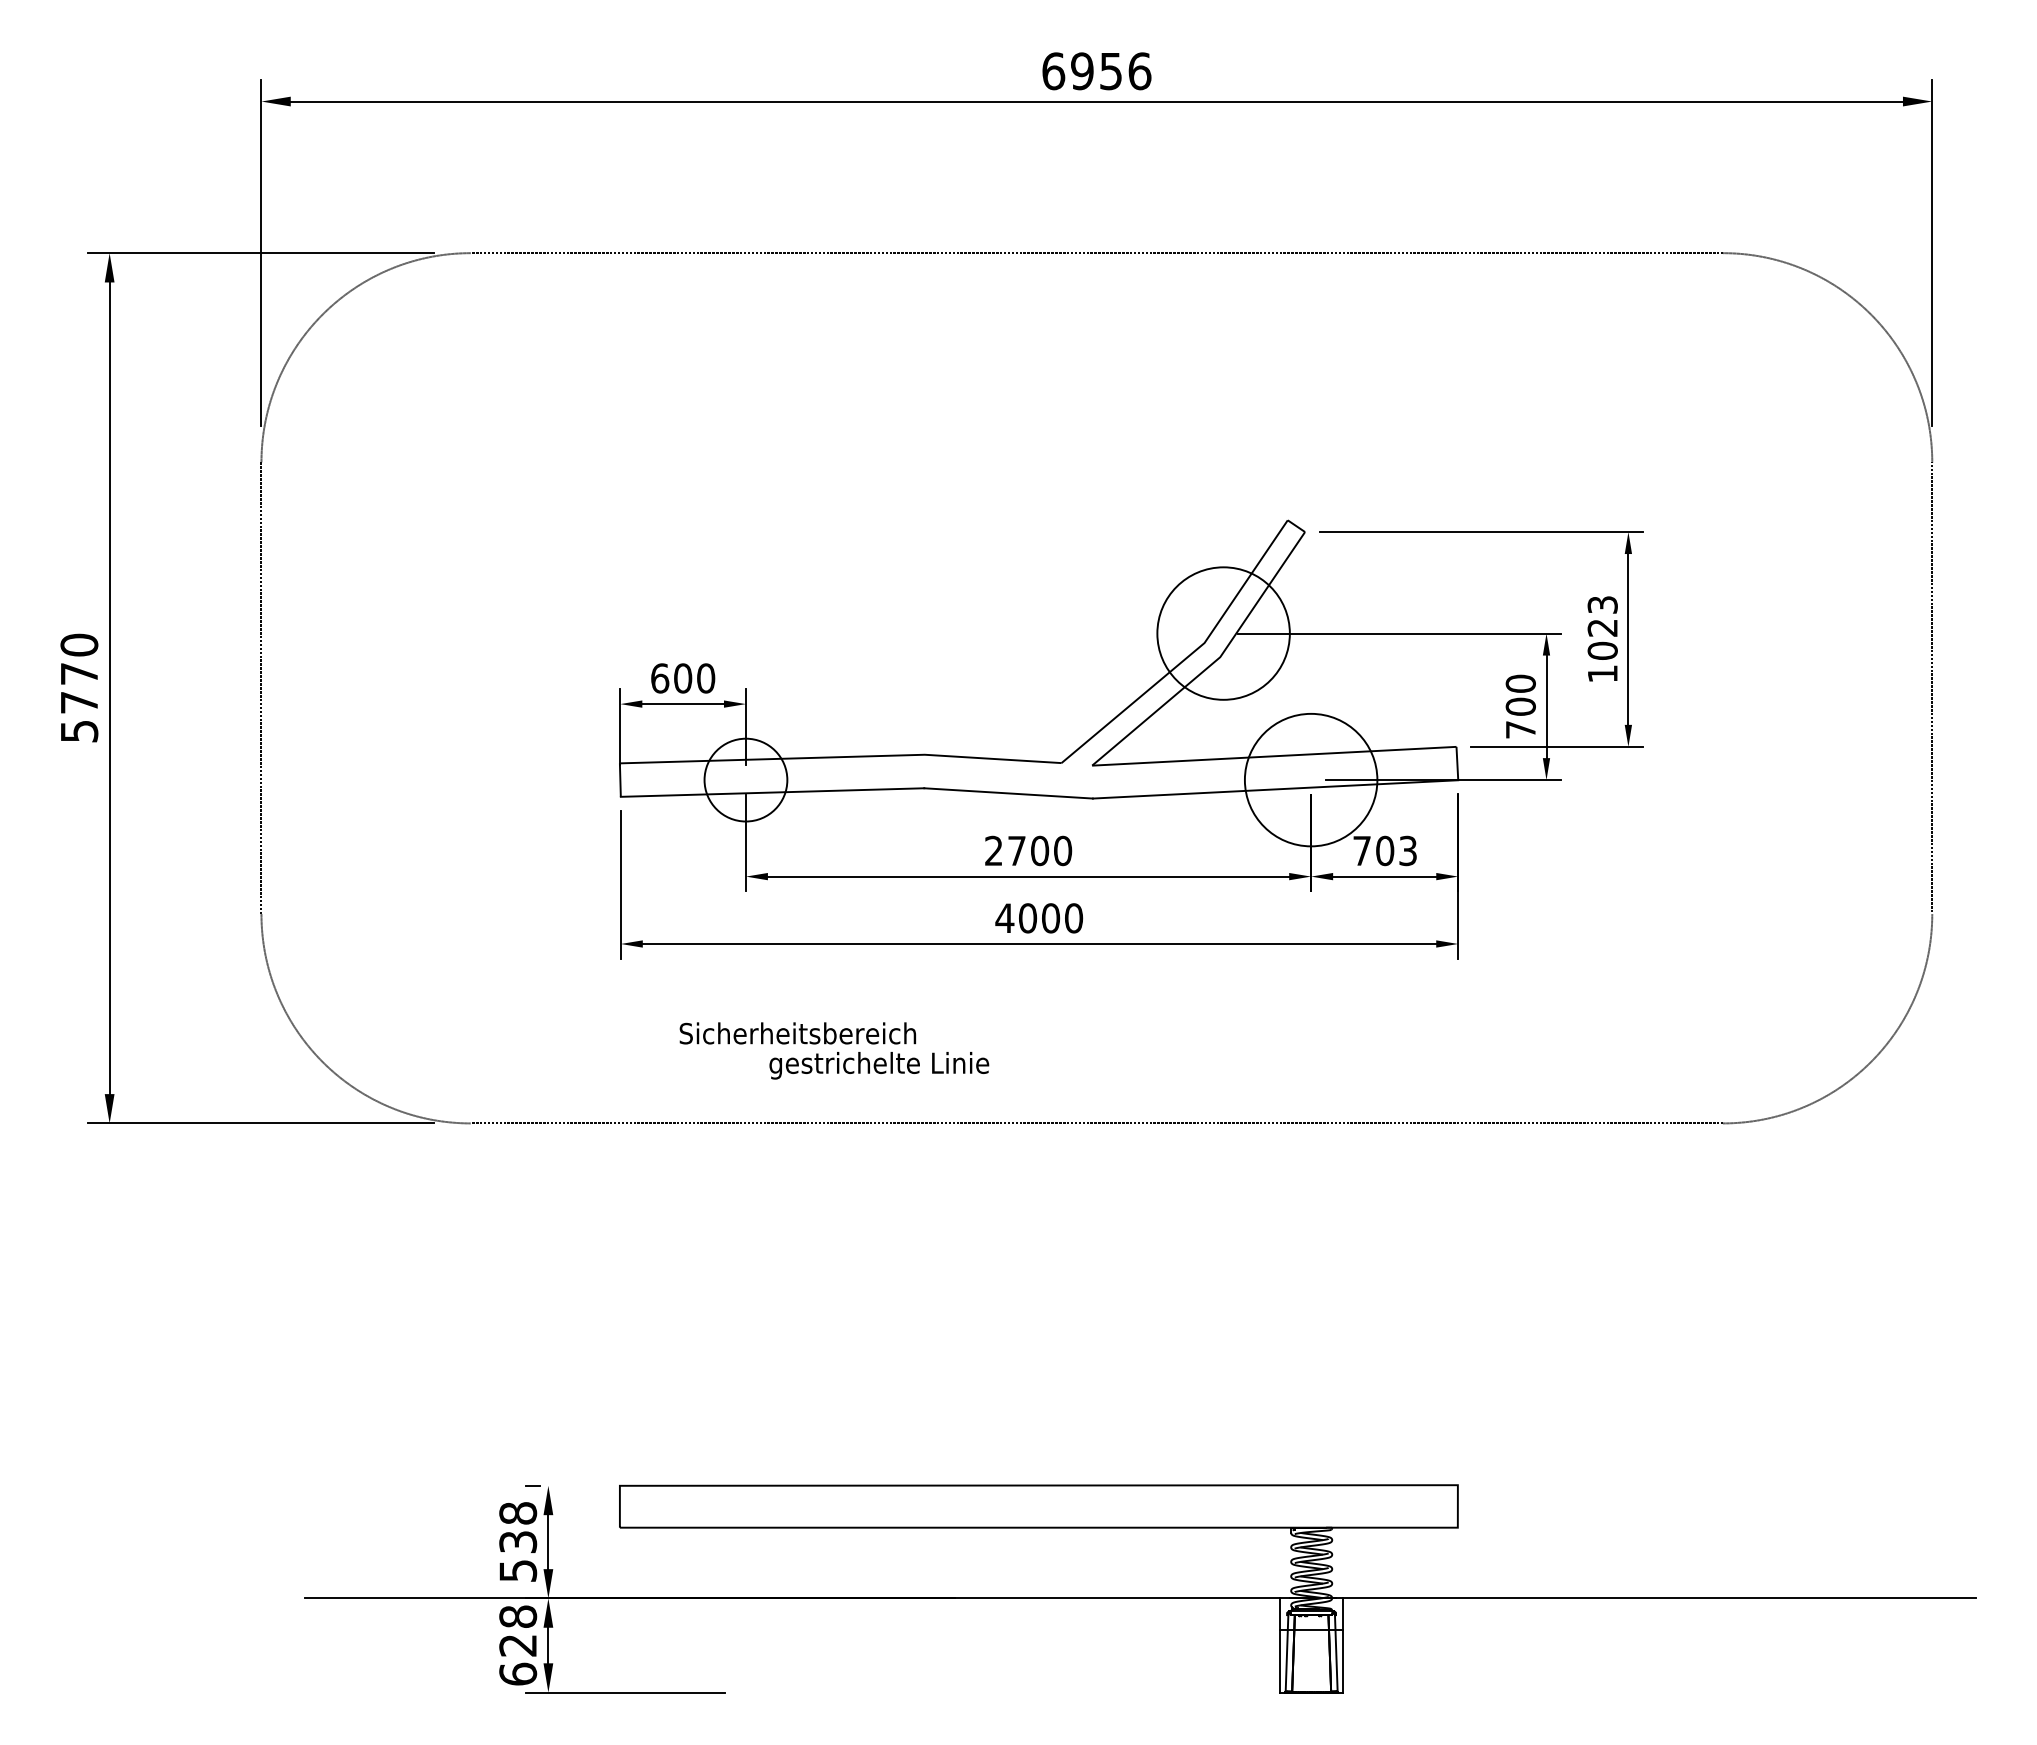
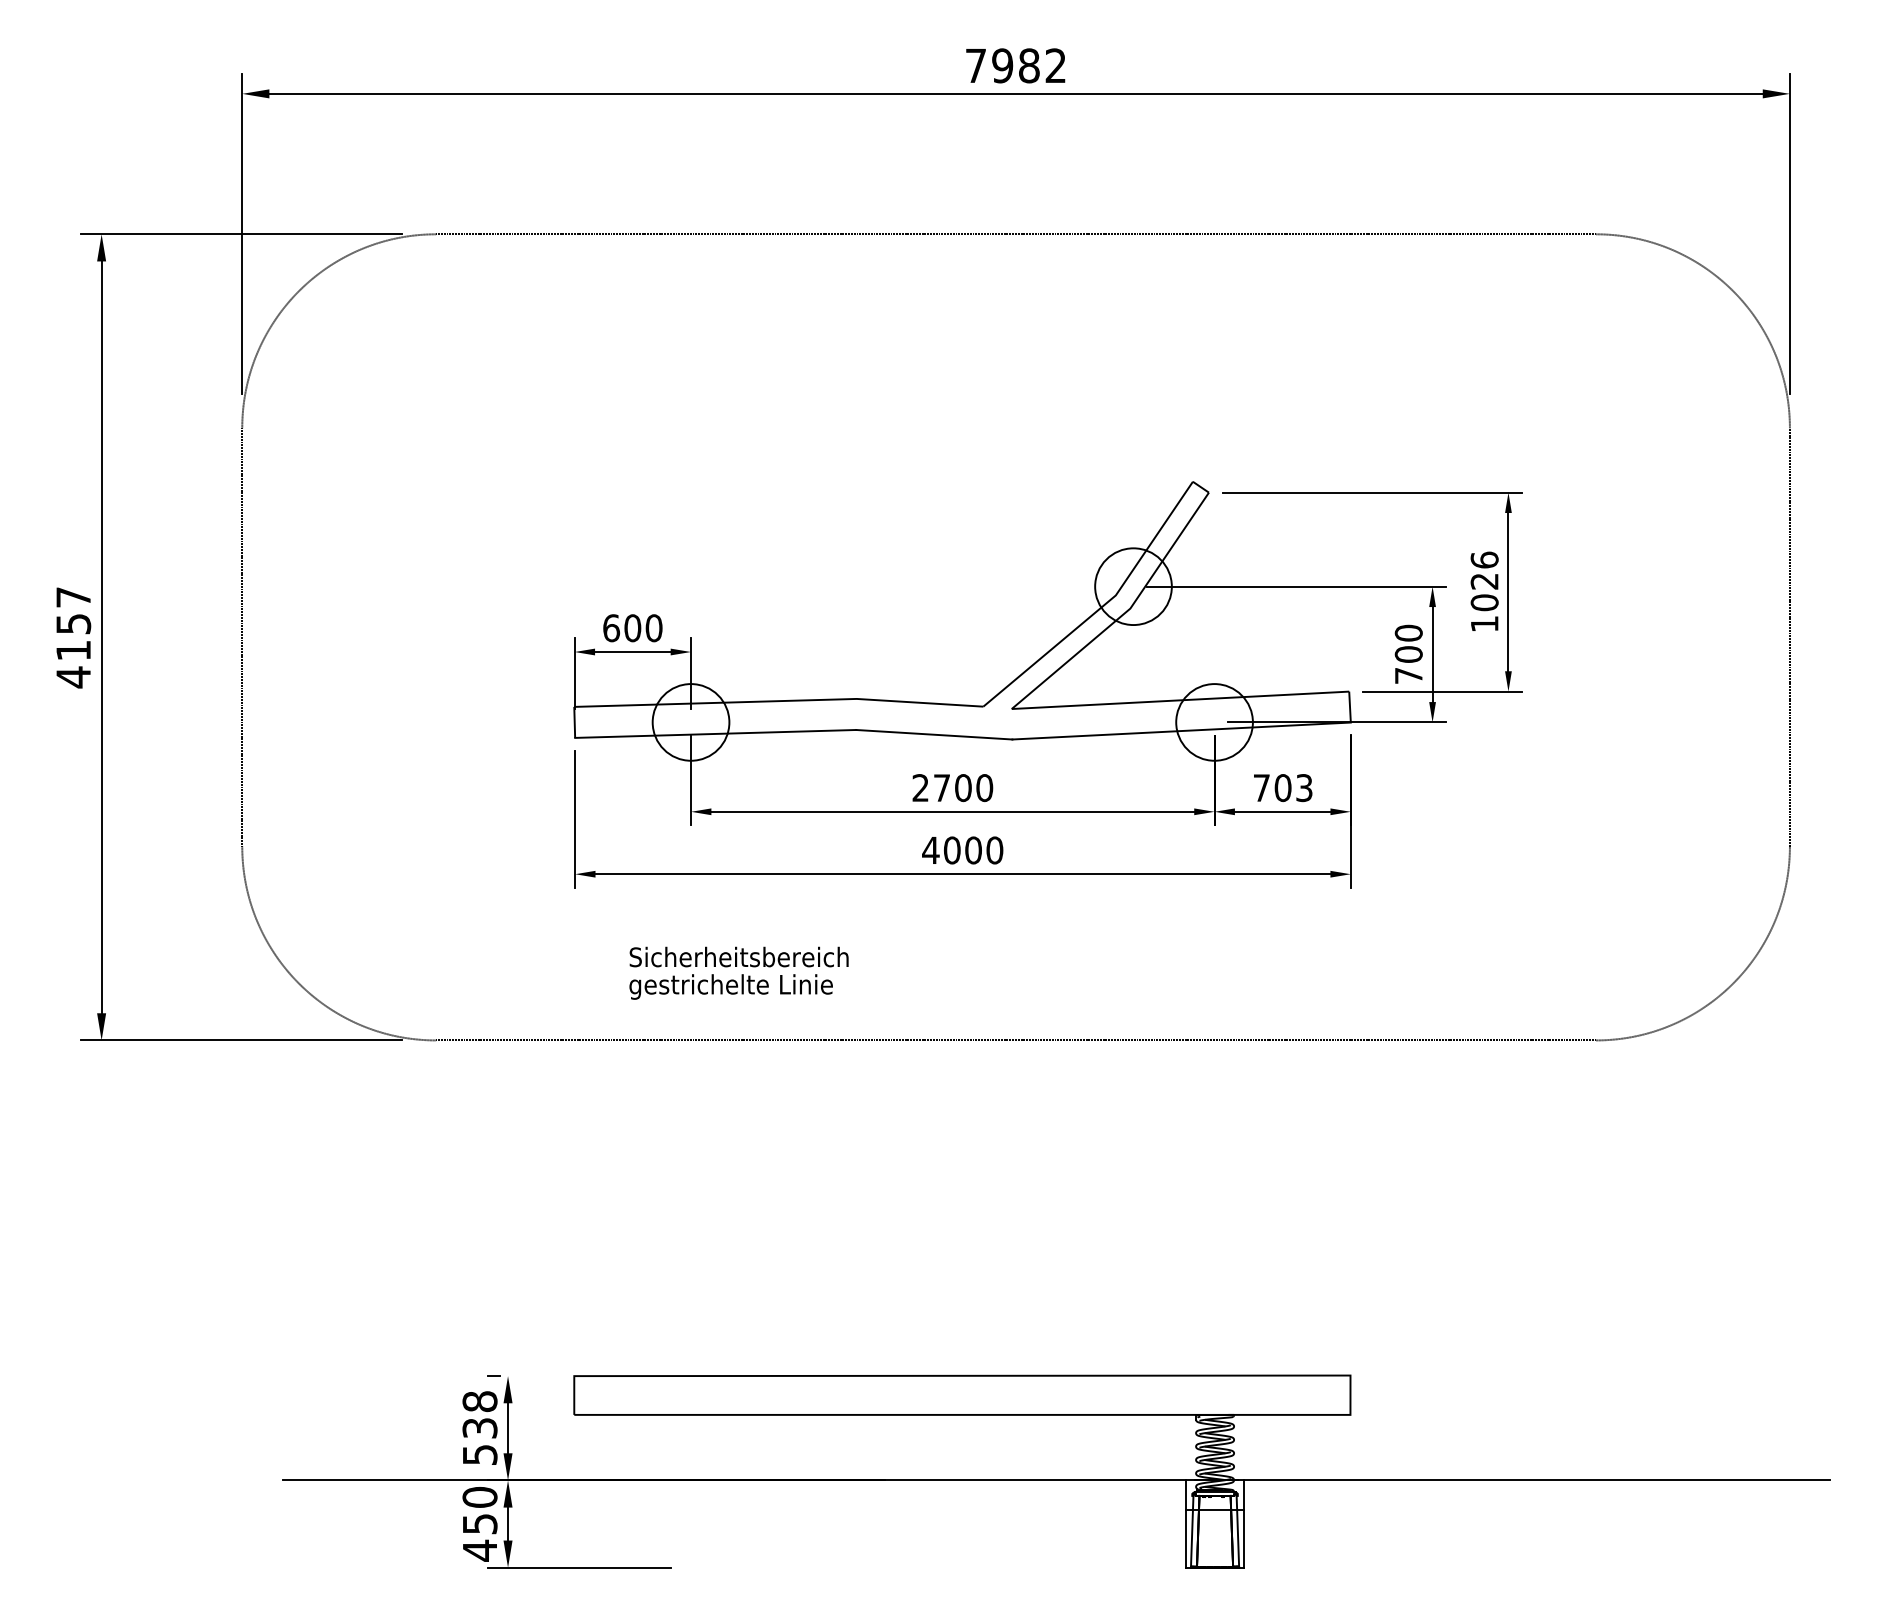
text: (1096, 71) -> (1015, 66), 6956 -> 7982
text: (1602, 604) -> (1484, 559), 1023 -> 1026
circle: (1223, 633) -> (1133, 586), size x0.62
text: (79, 688) -> (73, 637), 5770 -> 4157
circle: (1310, 779) -> (1213, 721), size x0.62
text: (879, 1065) -> (731, 986), moved
text: (518, 1645) -> (480, 1524), 628 -> 450

